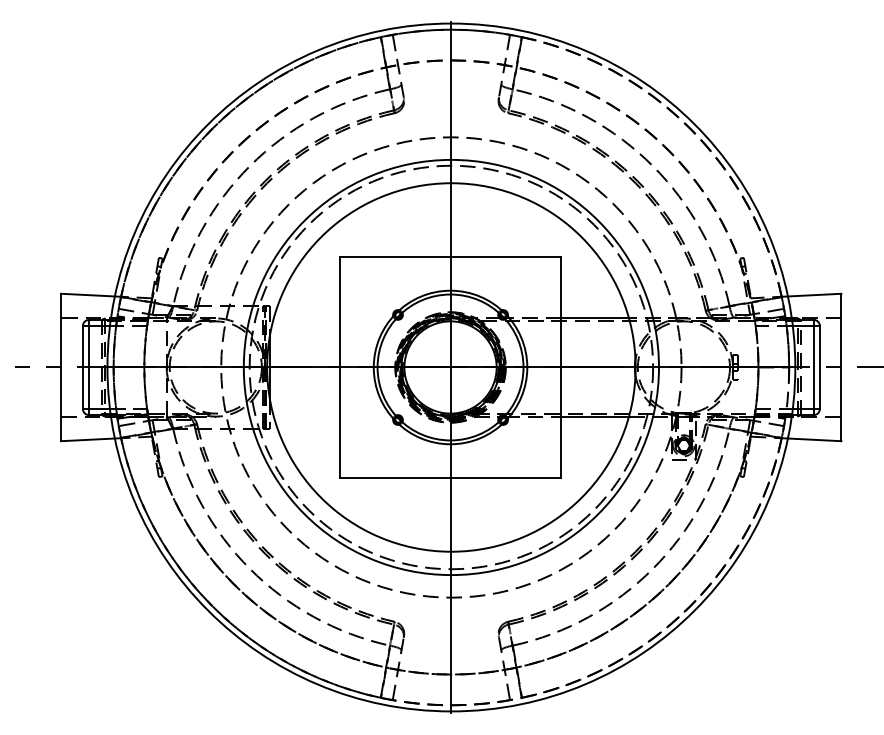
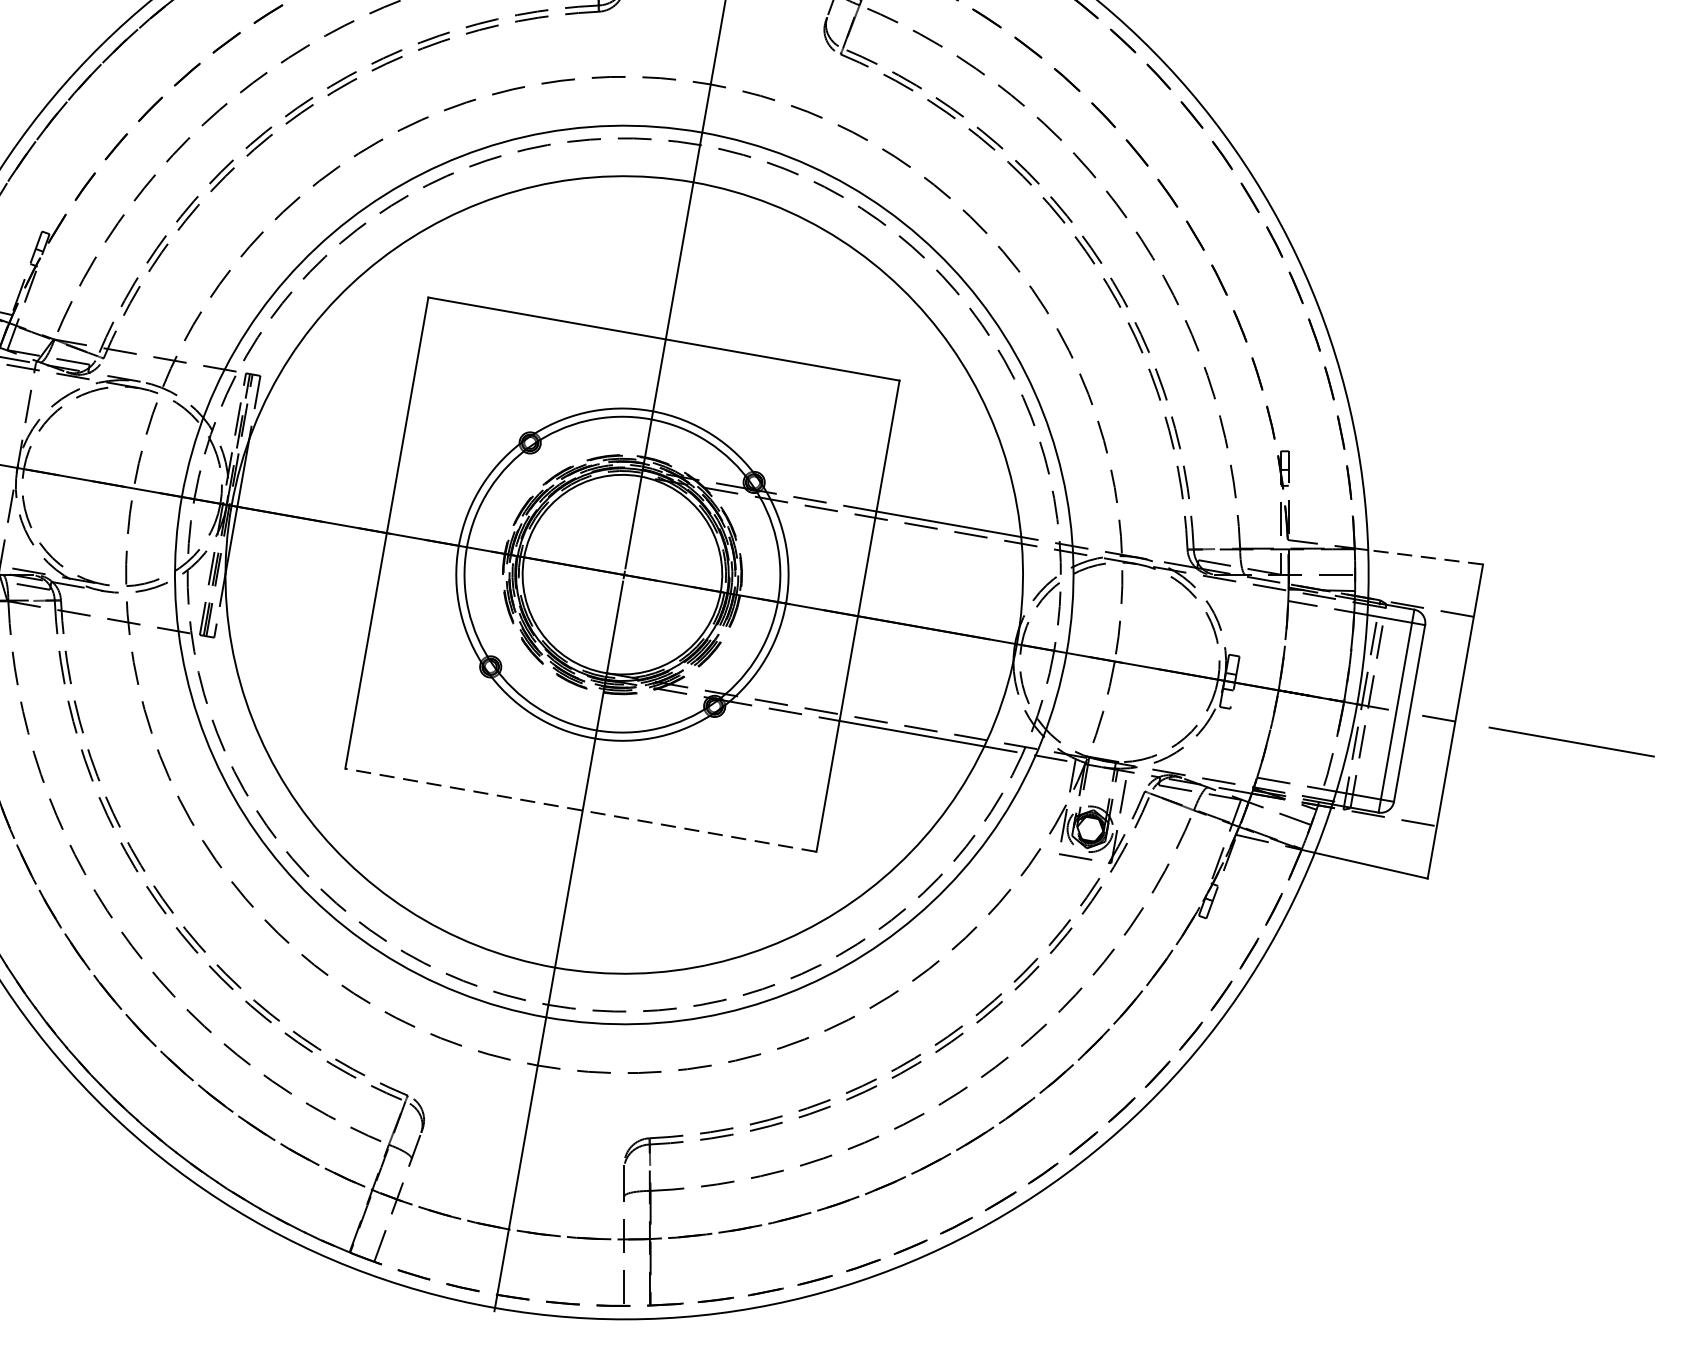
line: (814, 295) -> (1425, 558), solid -> dashed
line: (450, 478) -> (580, 811), solid -> dashed

